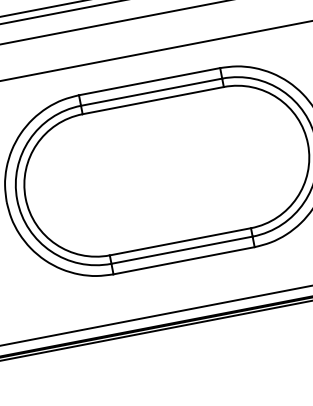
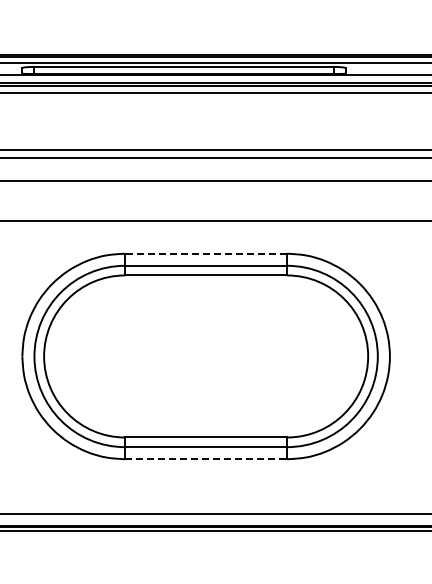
line: (149, 81) -> (205, 253), solid -> dashed
line: (184, 260) -> (206, 459), solid -> dashed

